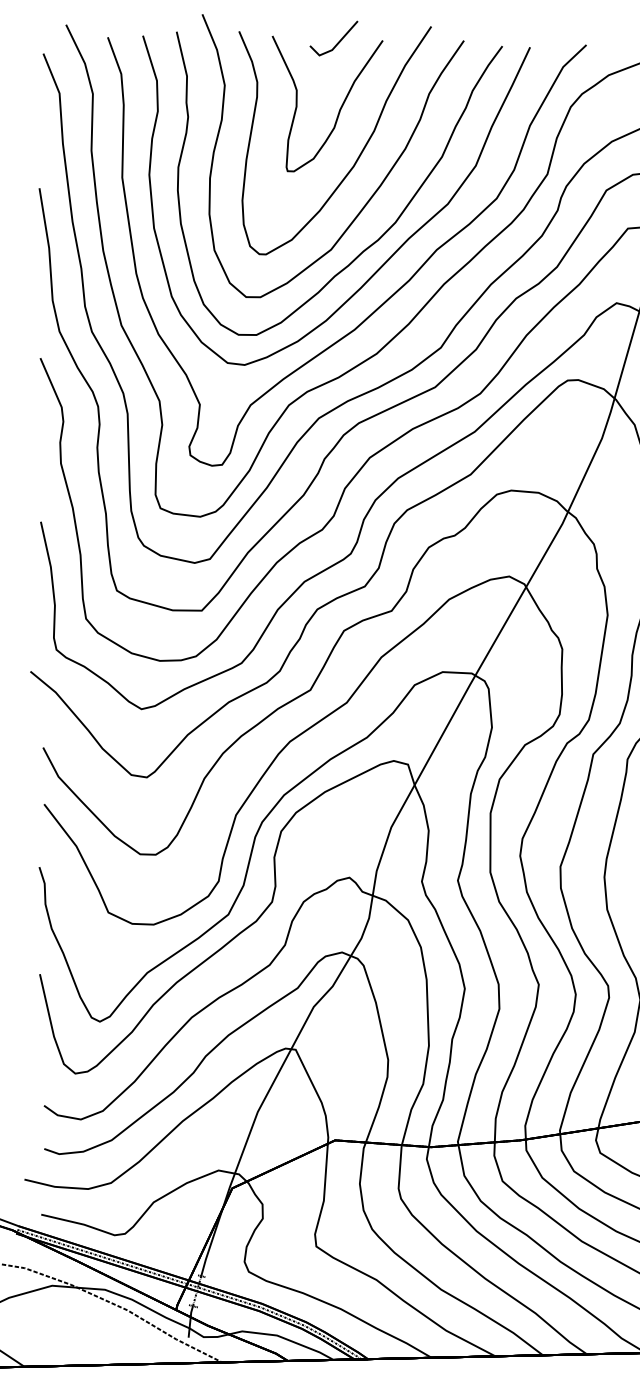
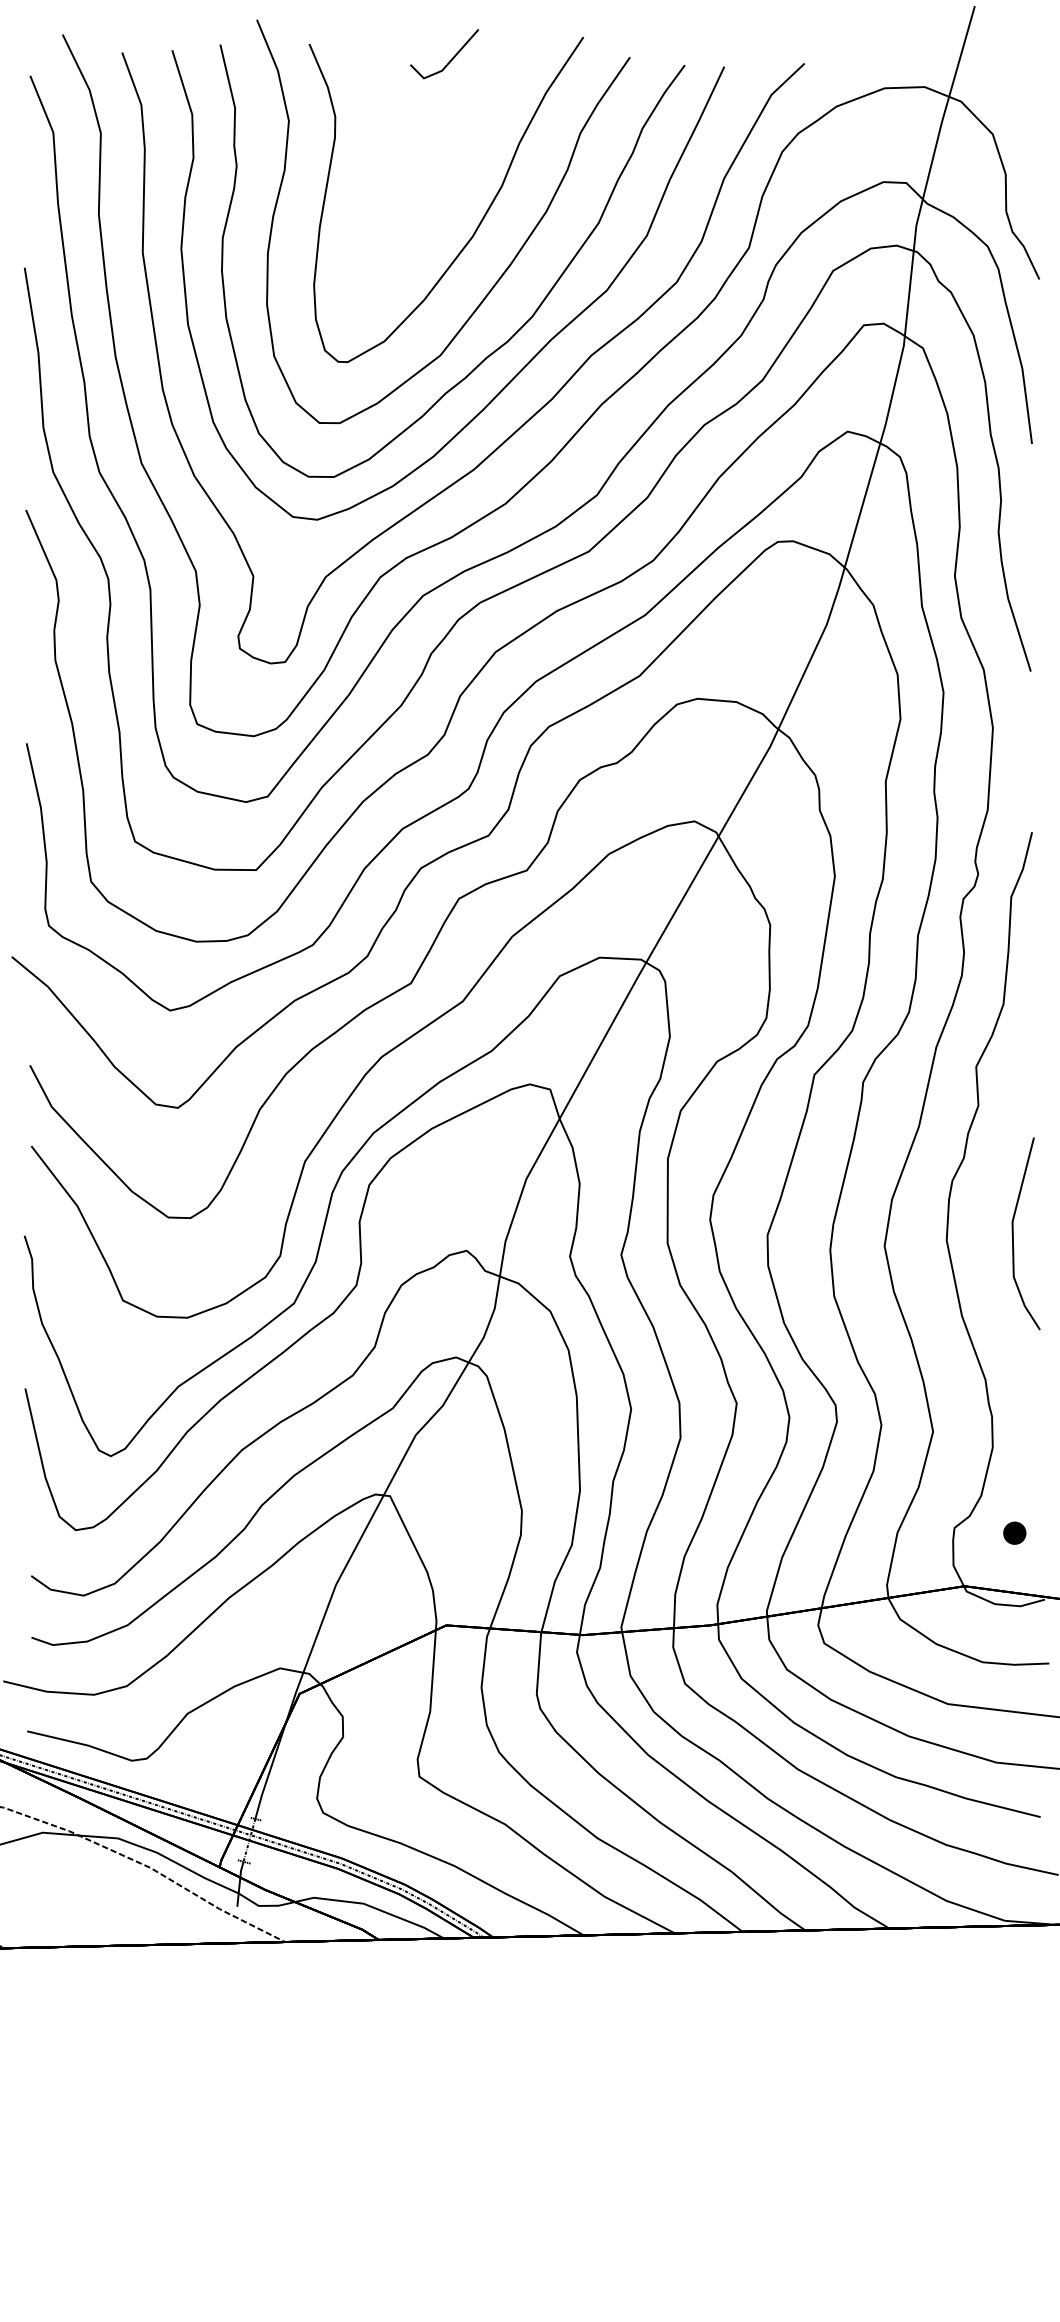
part: (339, 109) -> (452, 155), removed

